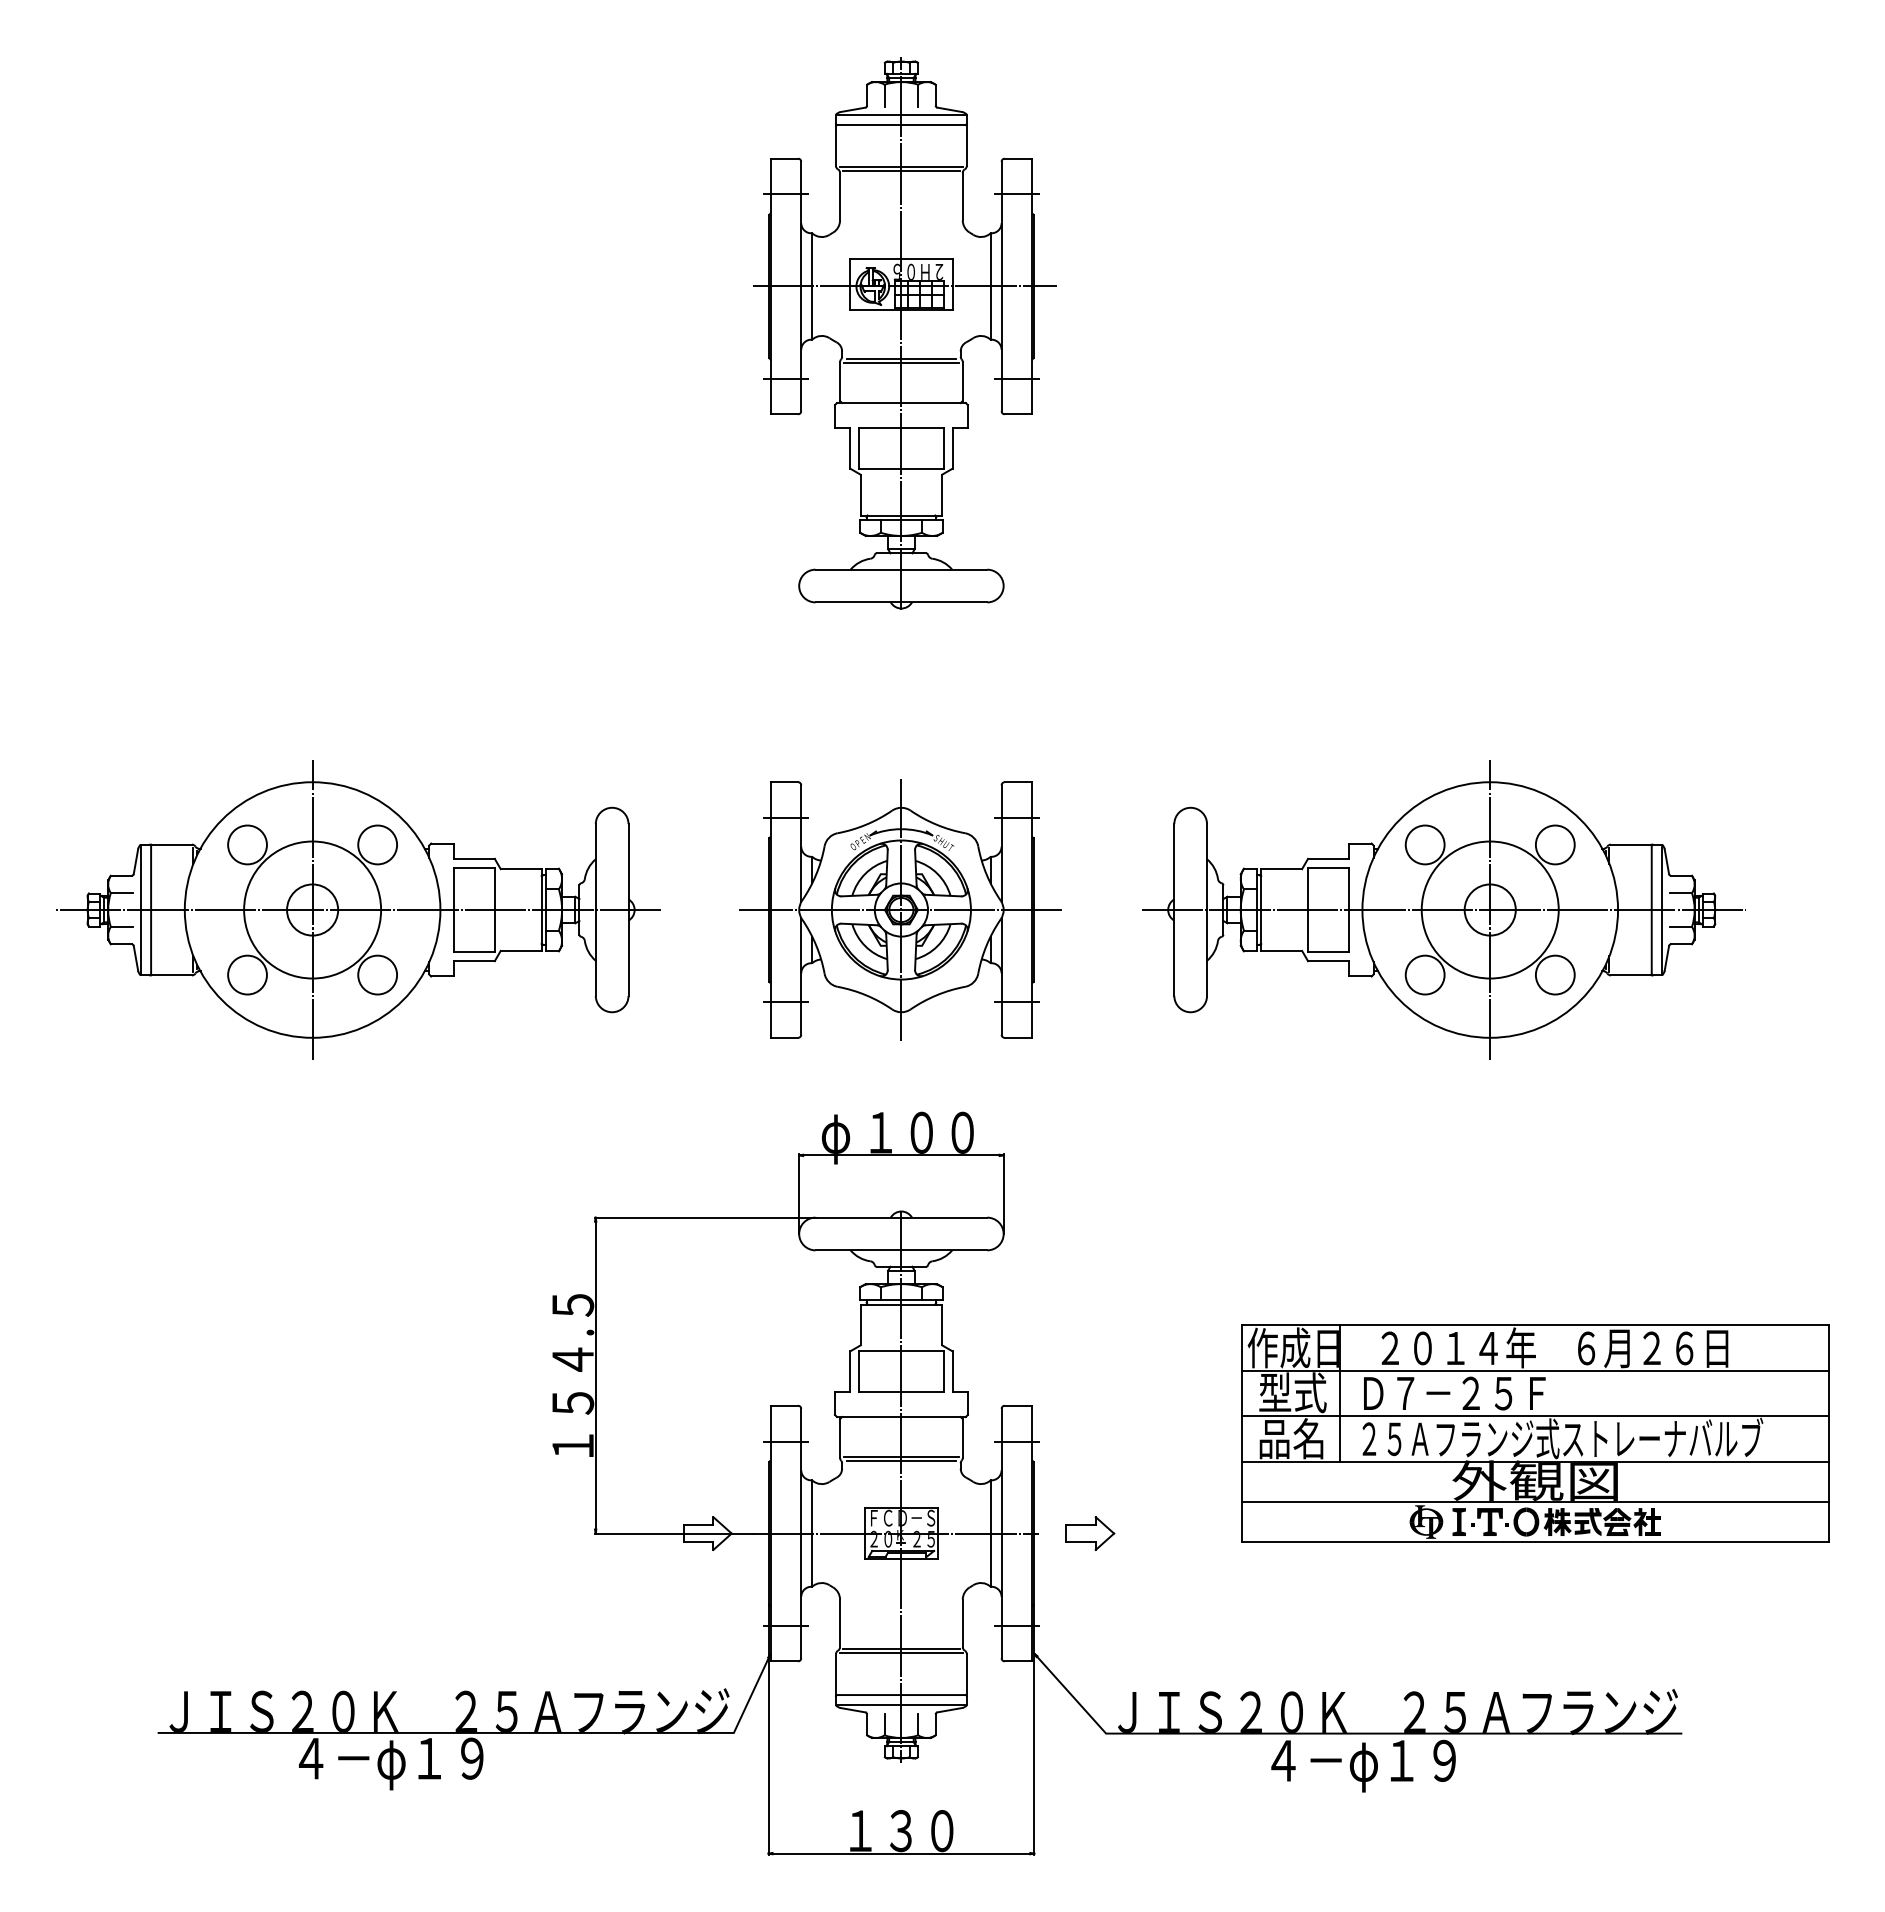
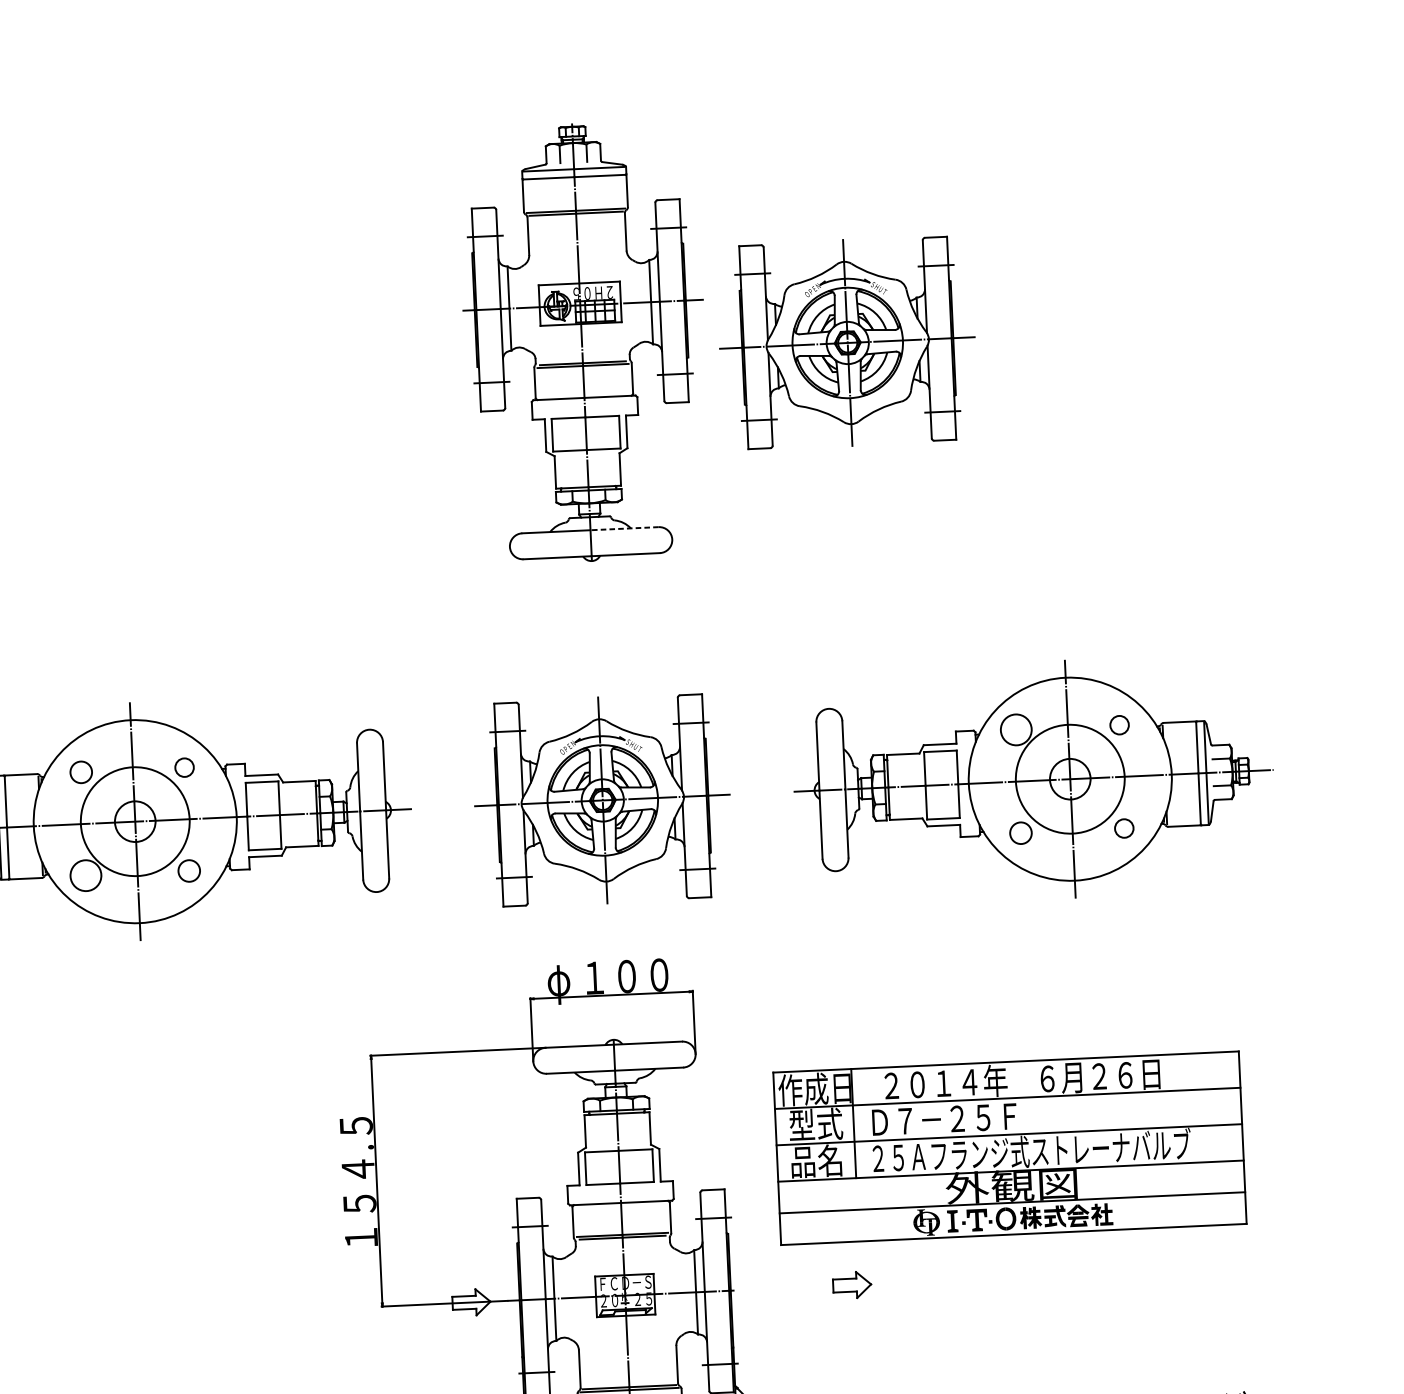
part: (1234, 348) -> (846, 342), added
line: (944, 569) -> (624, 528), solid -> dashed
circle: (247, 844) -> (81, 772), size x0.7
circle: (377, 844) -> (184, 767), size x0.6
circle: (1554, 844) -> (1118, 724), size x0.6
circle: (377, 974) -> (189, 870), size x0.7
circle: (1424, 974) -> (1020, 832), size x0.7
circle: (1554, 974) -> (1123, 828), size x0.6
part: (1535, 1433) -> (1010, 1148), moved
part: (1090, 1533) -> (852, 1285), moved

